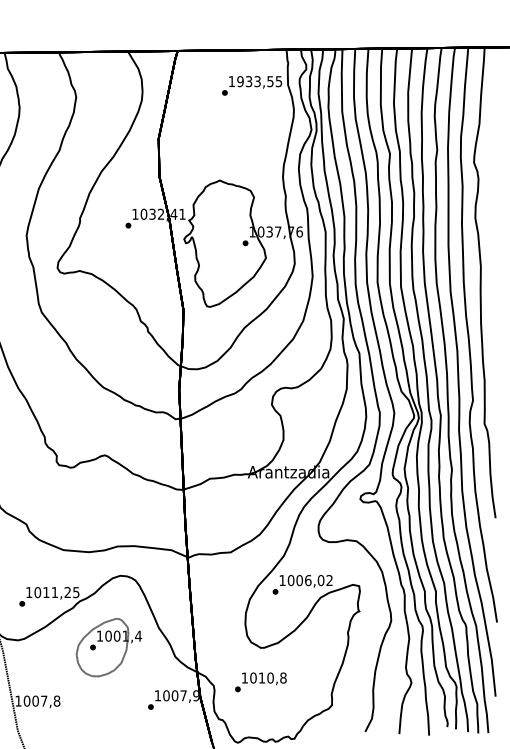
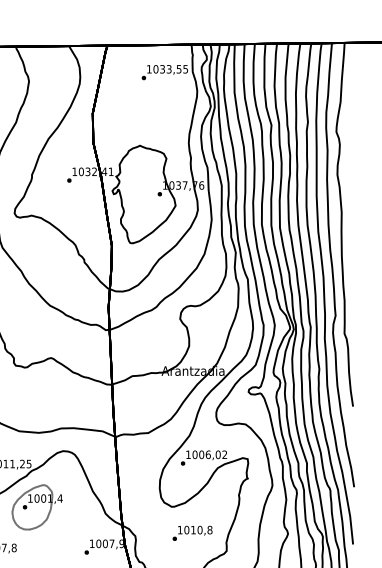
text: (240, 81) -> (155, 69), 1933,55 -> 1033,55
part: (108, 647) -> (36, 507), moved
text: (260, 682) -> (192, 533), moved

